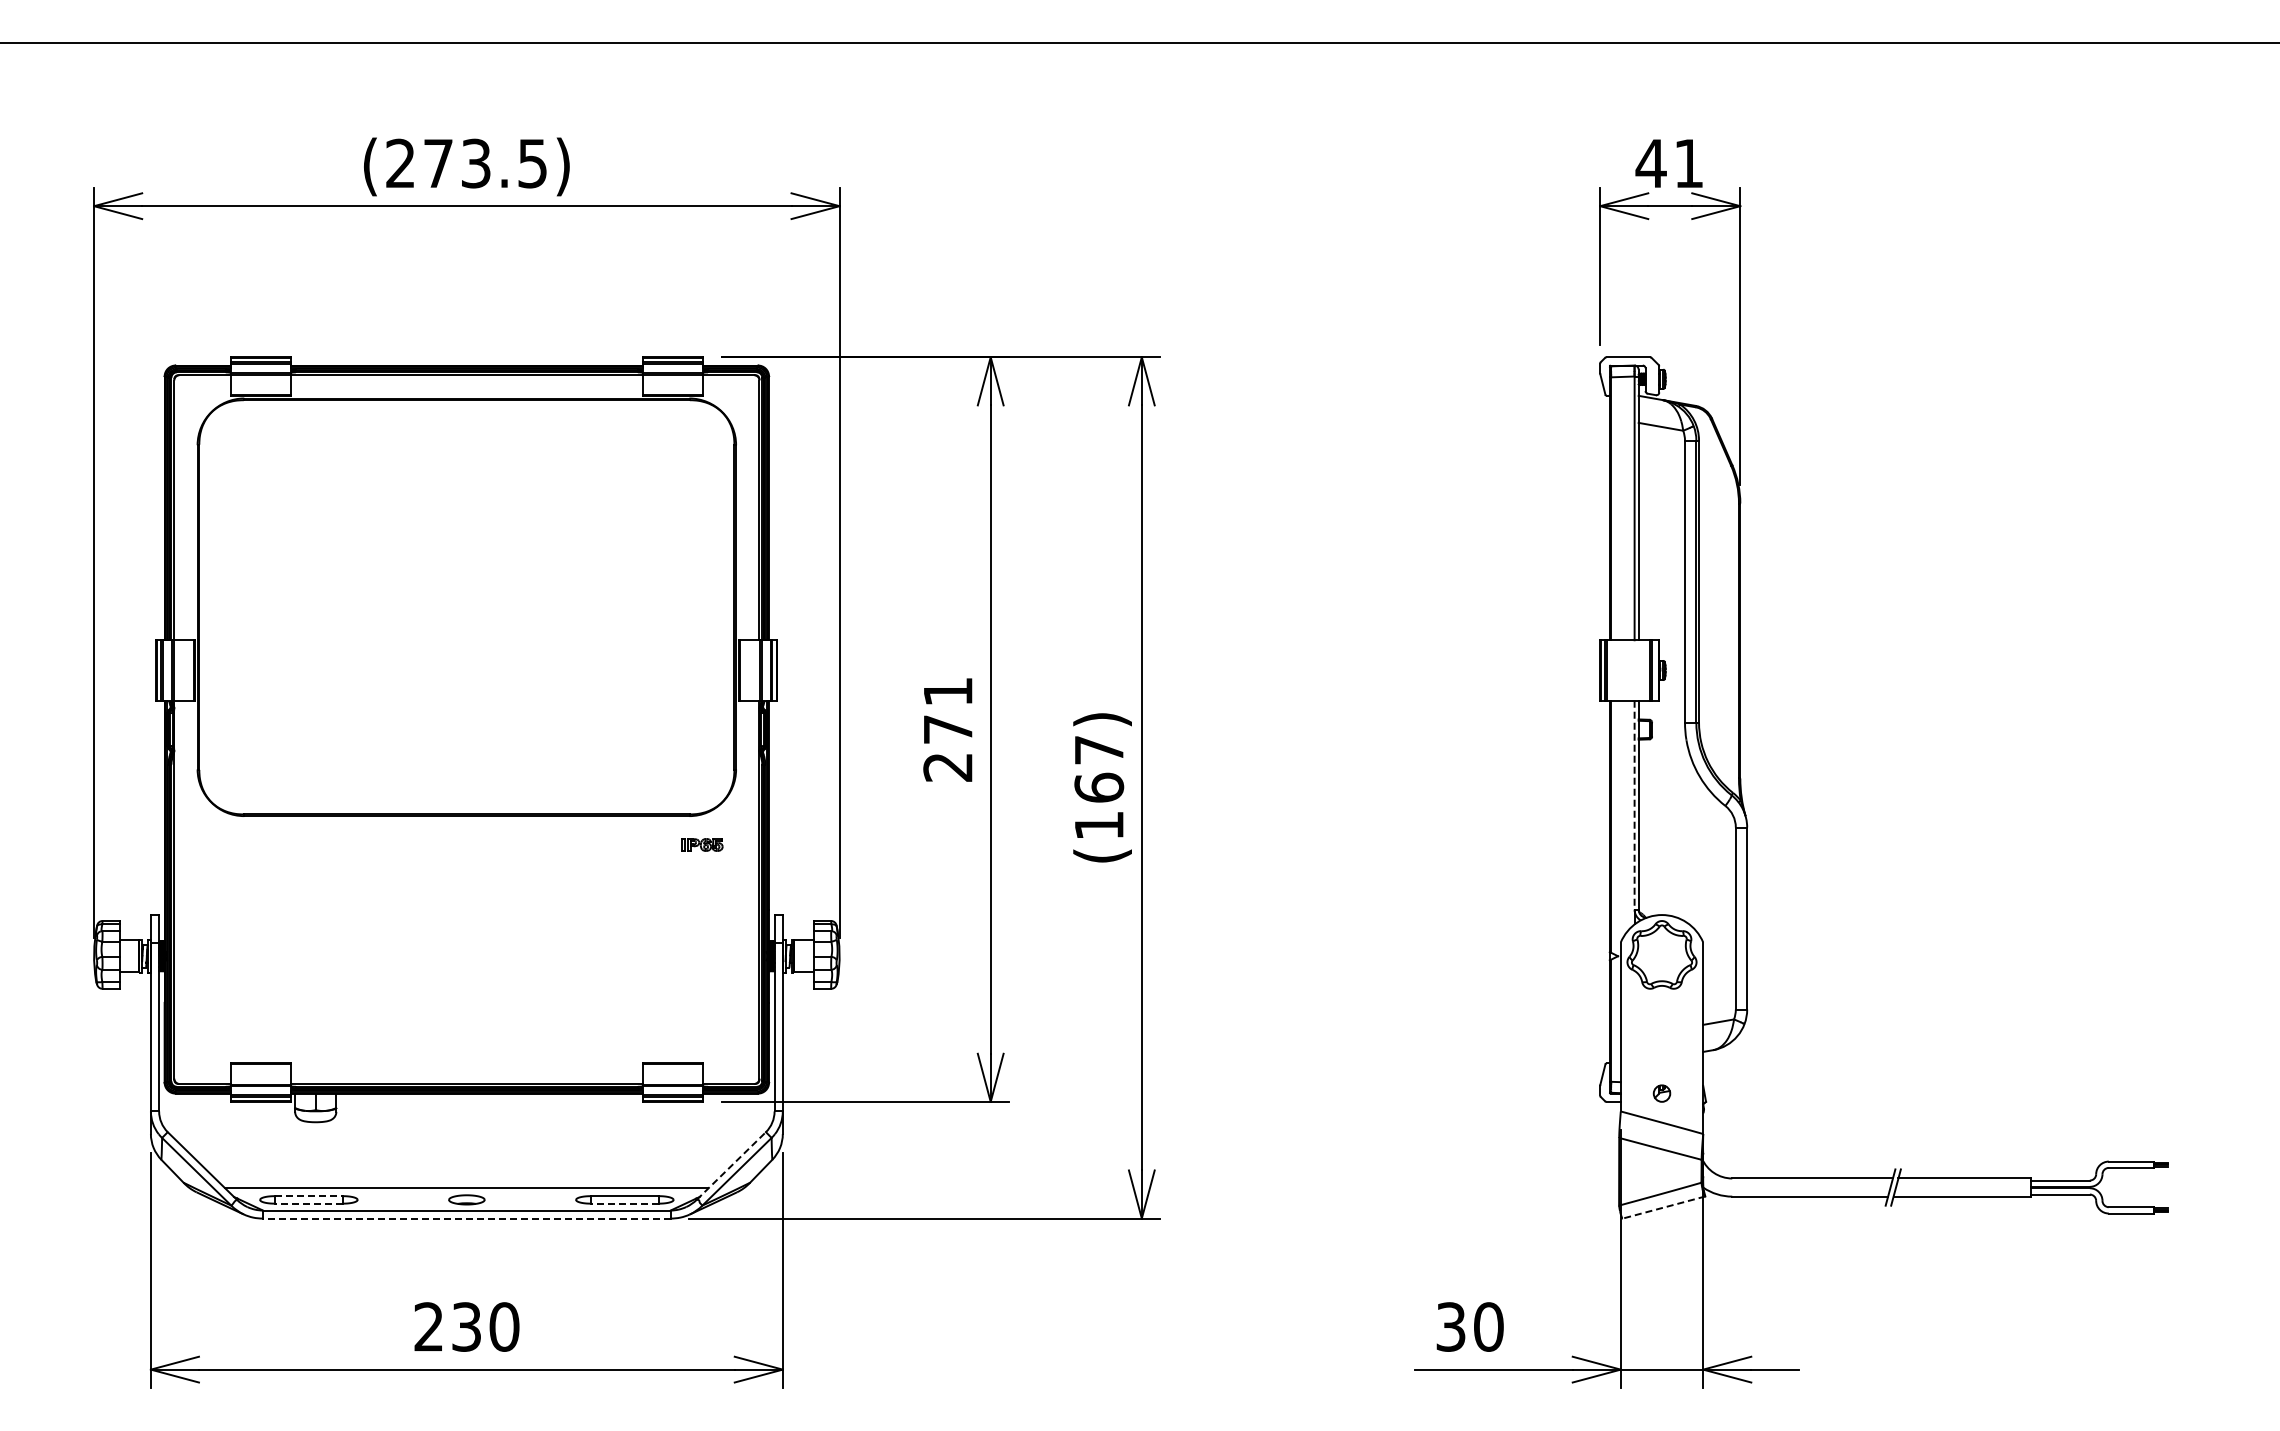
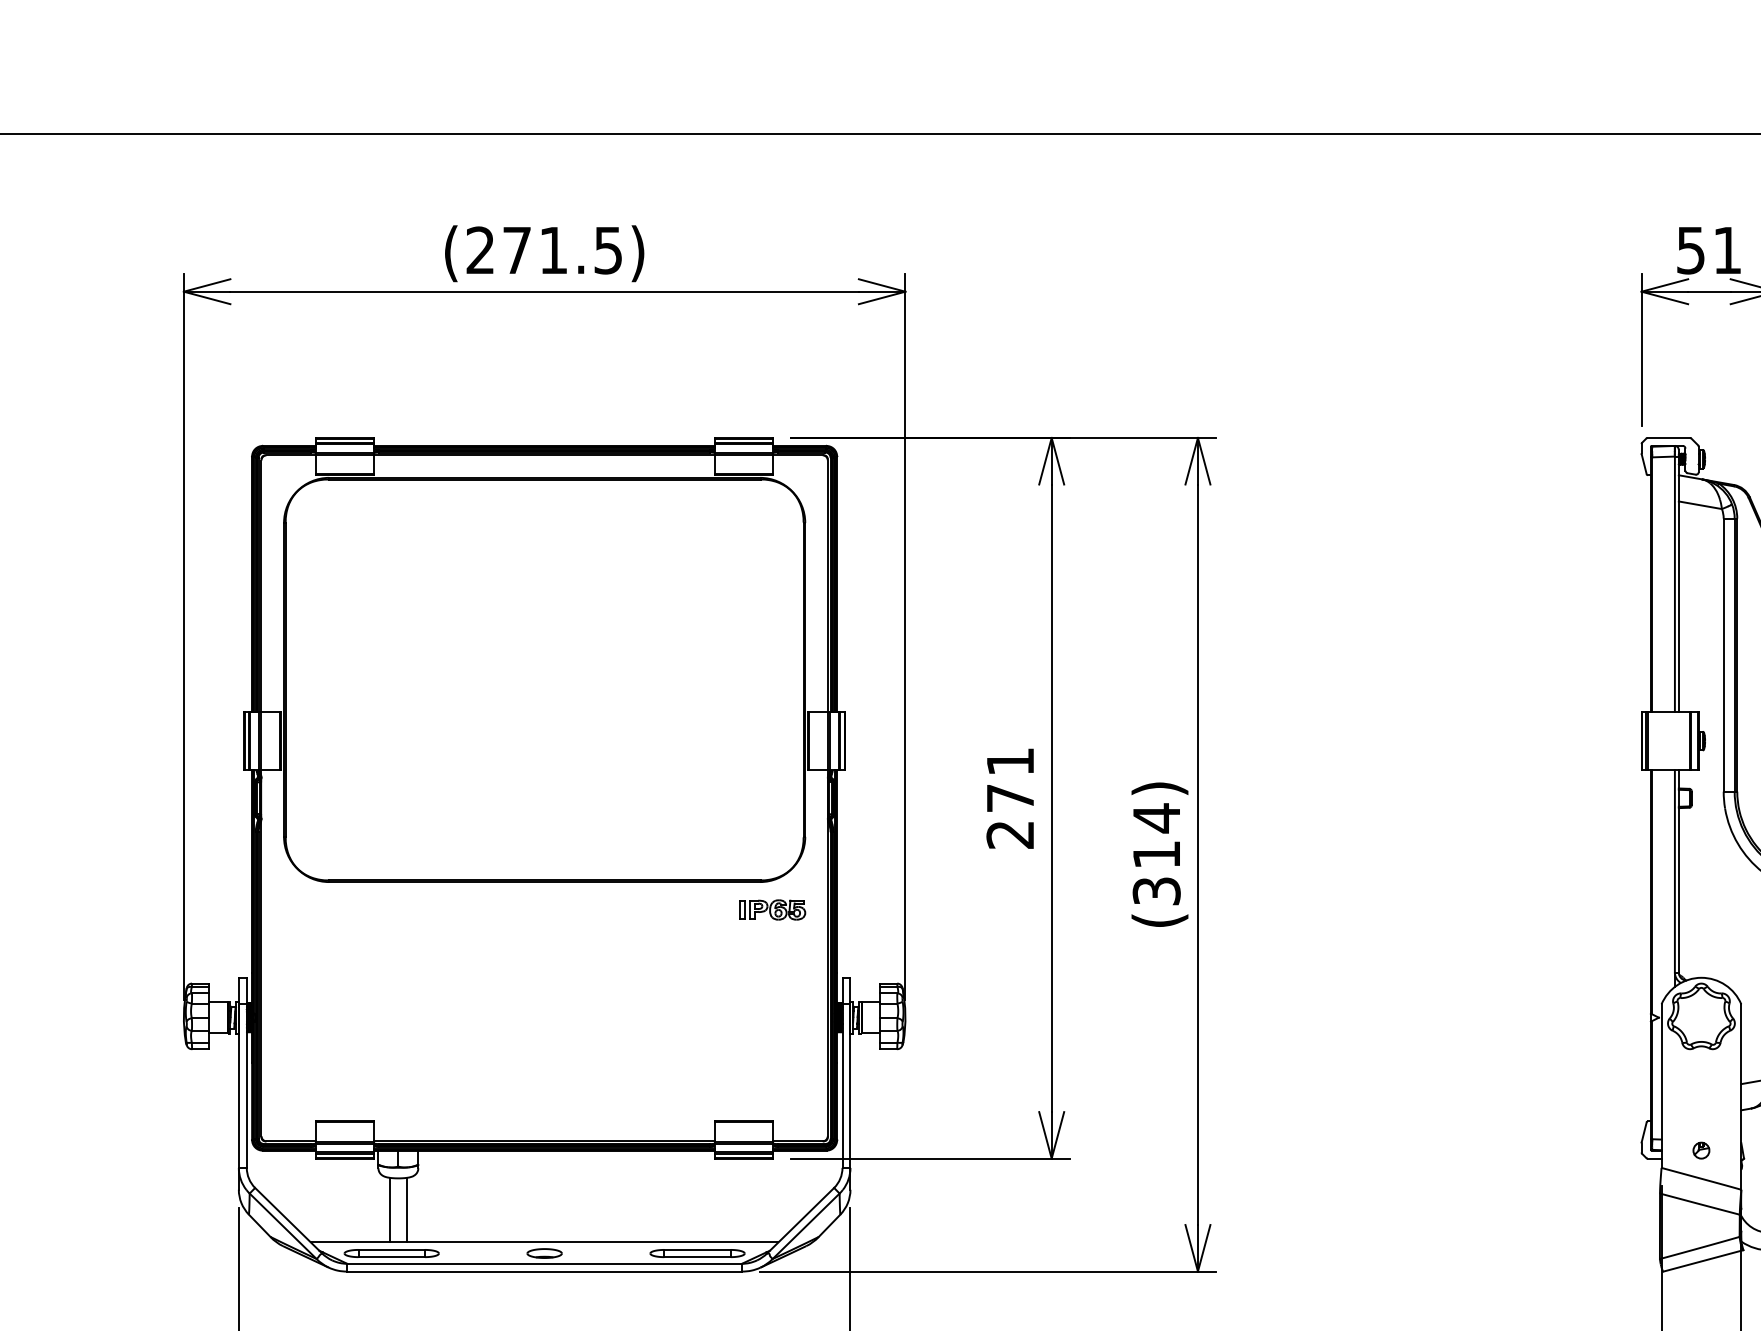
text: (476, 163) -> (553, 250), (273.5) -> (271.5)
text: (1650, 163) -> (1690, 250), 41 -> 51
text: (1099, 786) -> (1156, 853), (167) -> (314)
line: (1634, 805) -> (1674, 871), dashed -> solid
part: (702, 844) -> (772, 909), size x1.67
line: (306, 1154) -> (389, 1209), added
line: (324, 1154) -> (406, 1209), added
line: (731, 1165) -> (800, 1220), dashed -> solid
line: (309, 1196) -> (392, 1250), dashed -> solid
line: (308, 1203) -> (391, 1257), dashed -> solid
line: (624, 1203) -> (697, 1257), dashed -> solid
line: (1664, 1207) -> (1703, 1260), dashed -> solid
line: (466, 1218) -> (544, 1271), dashed -> solid

